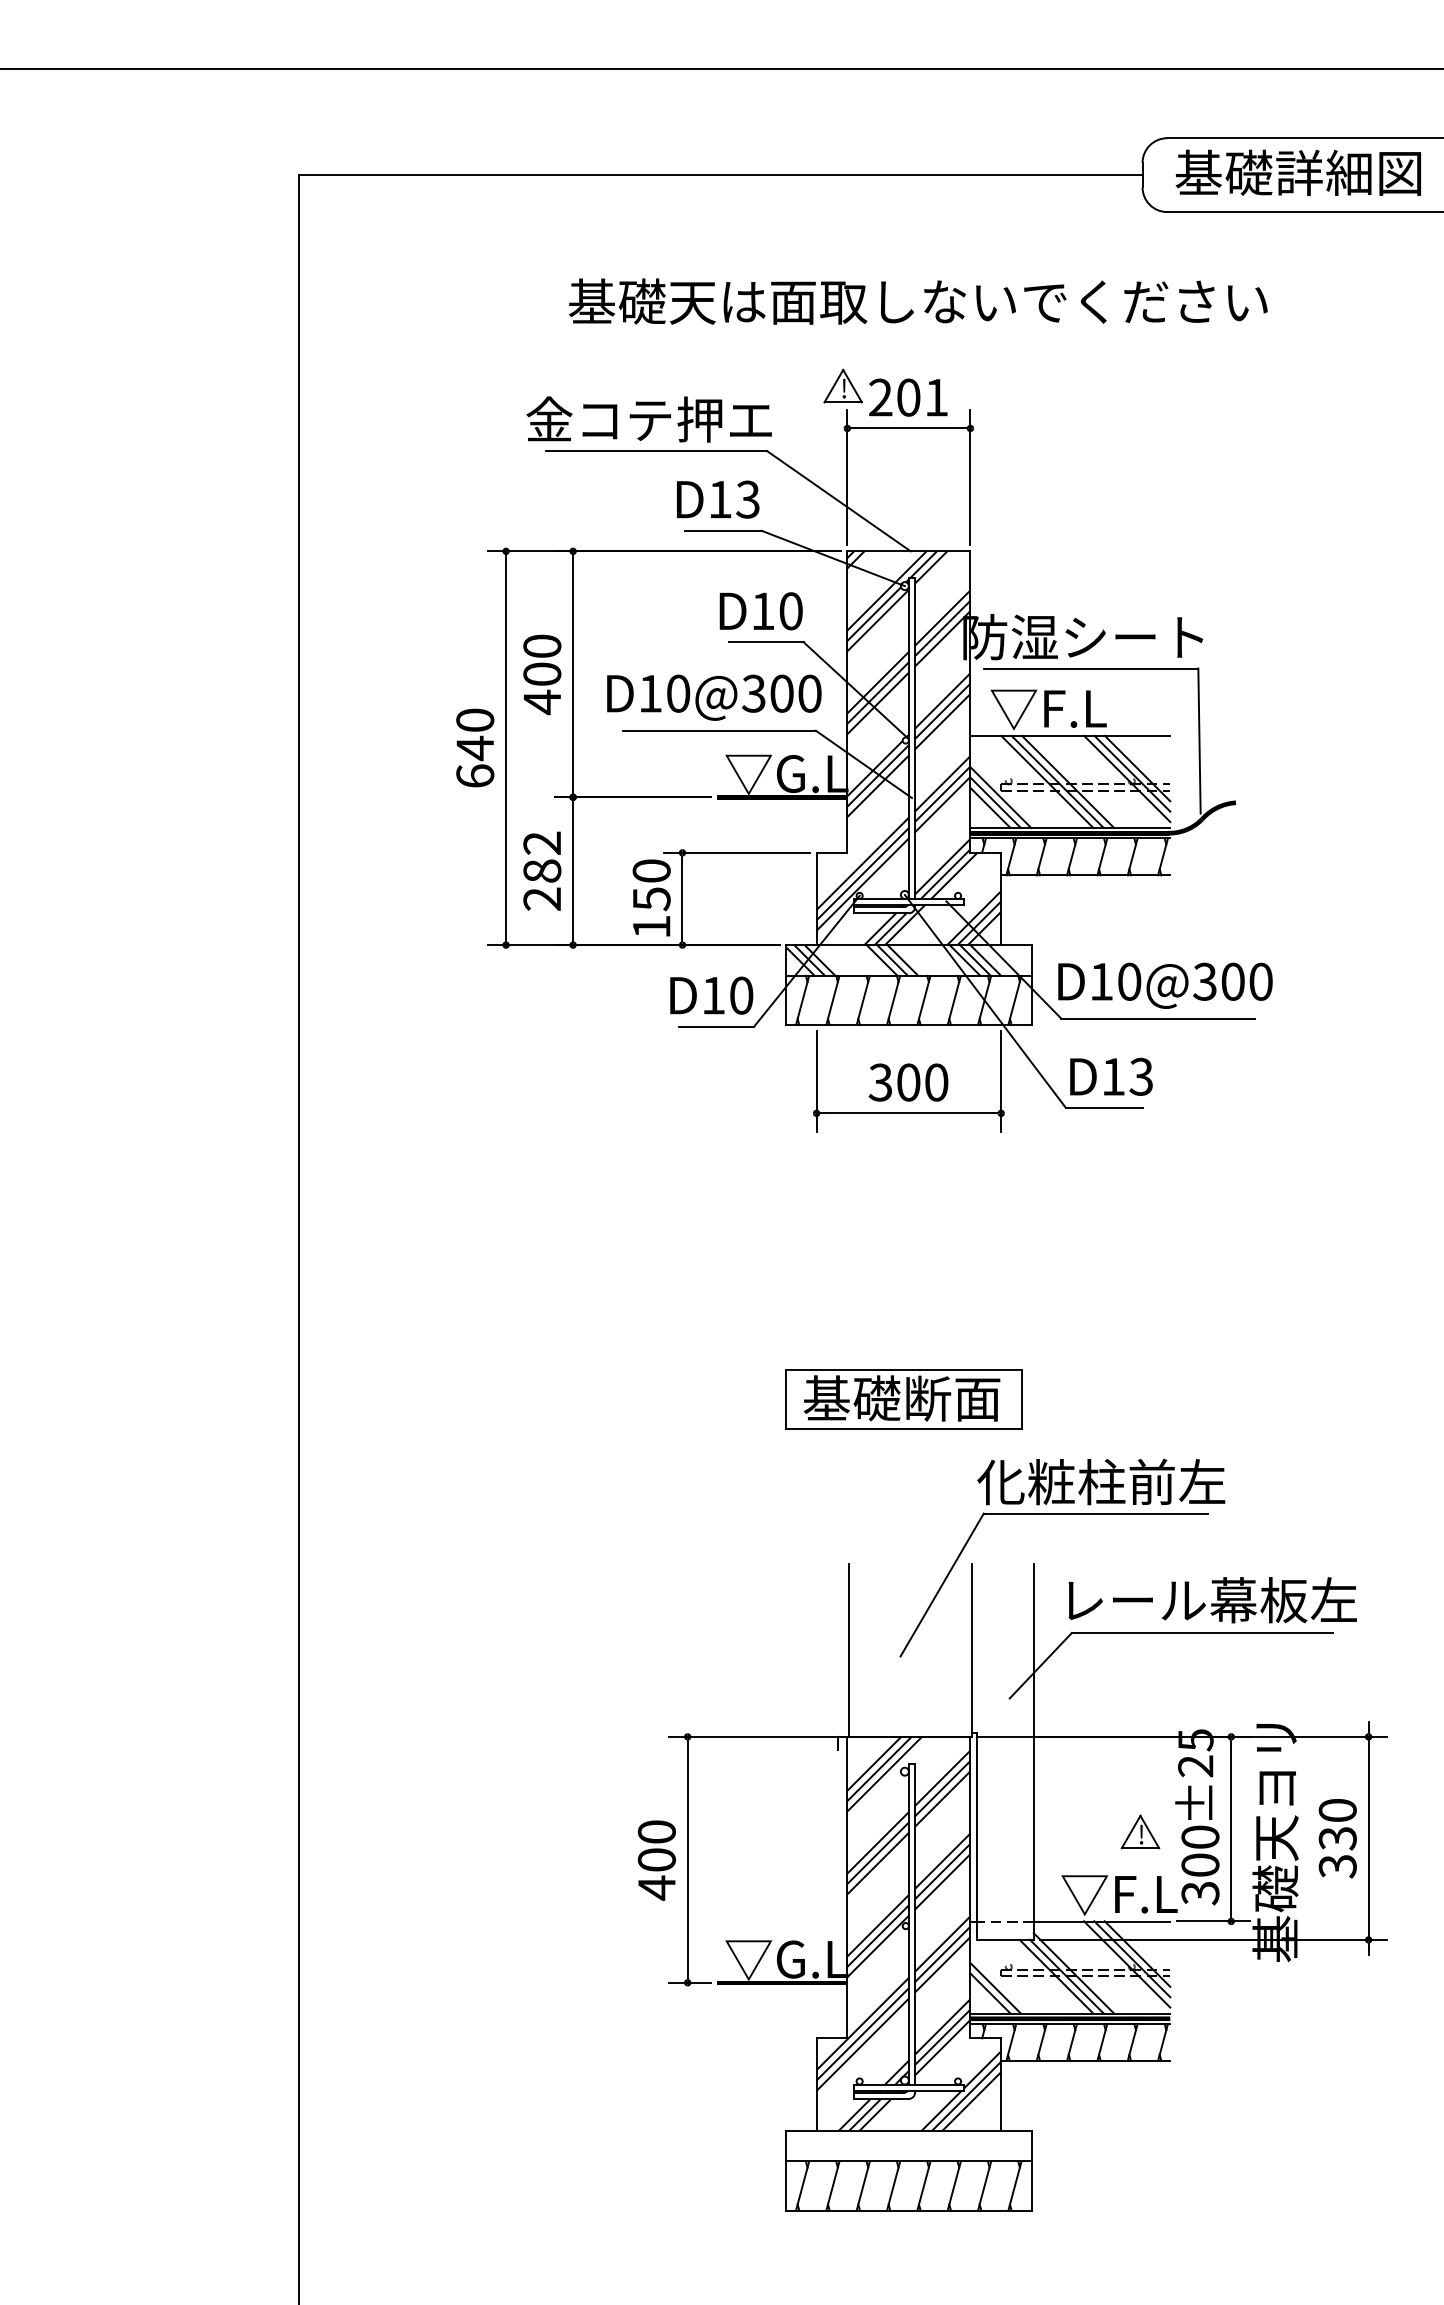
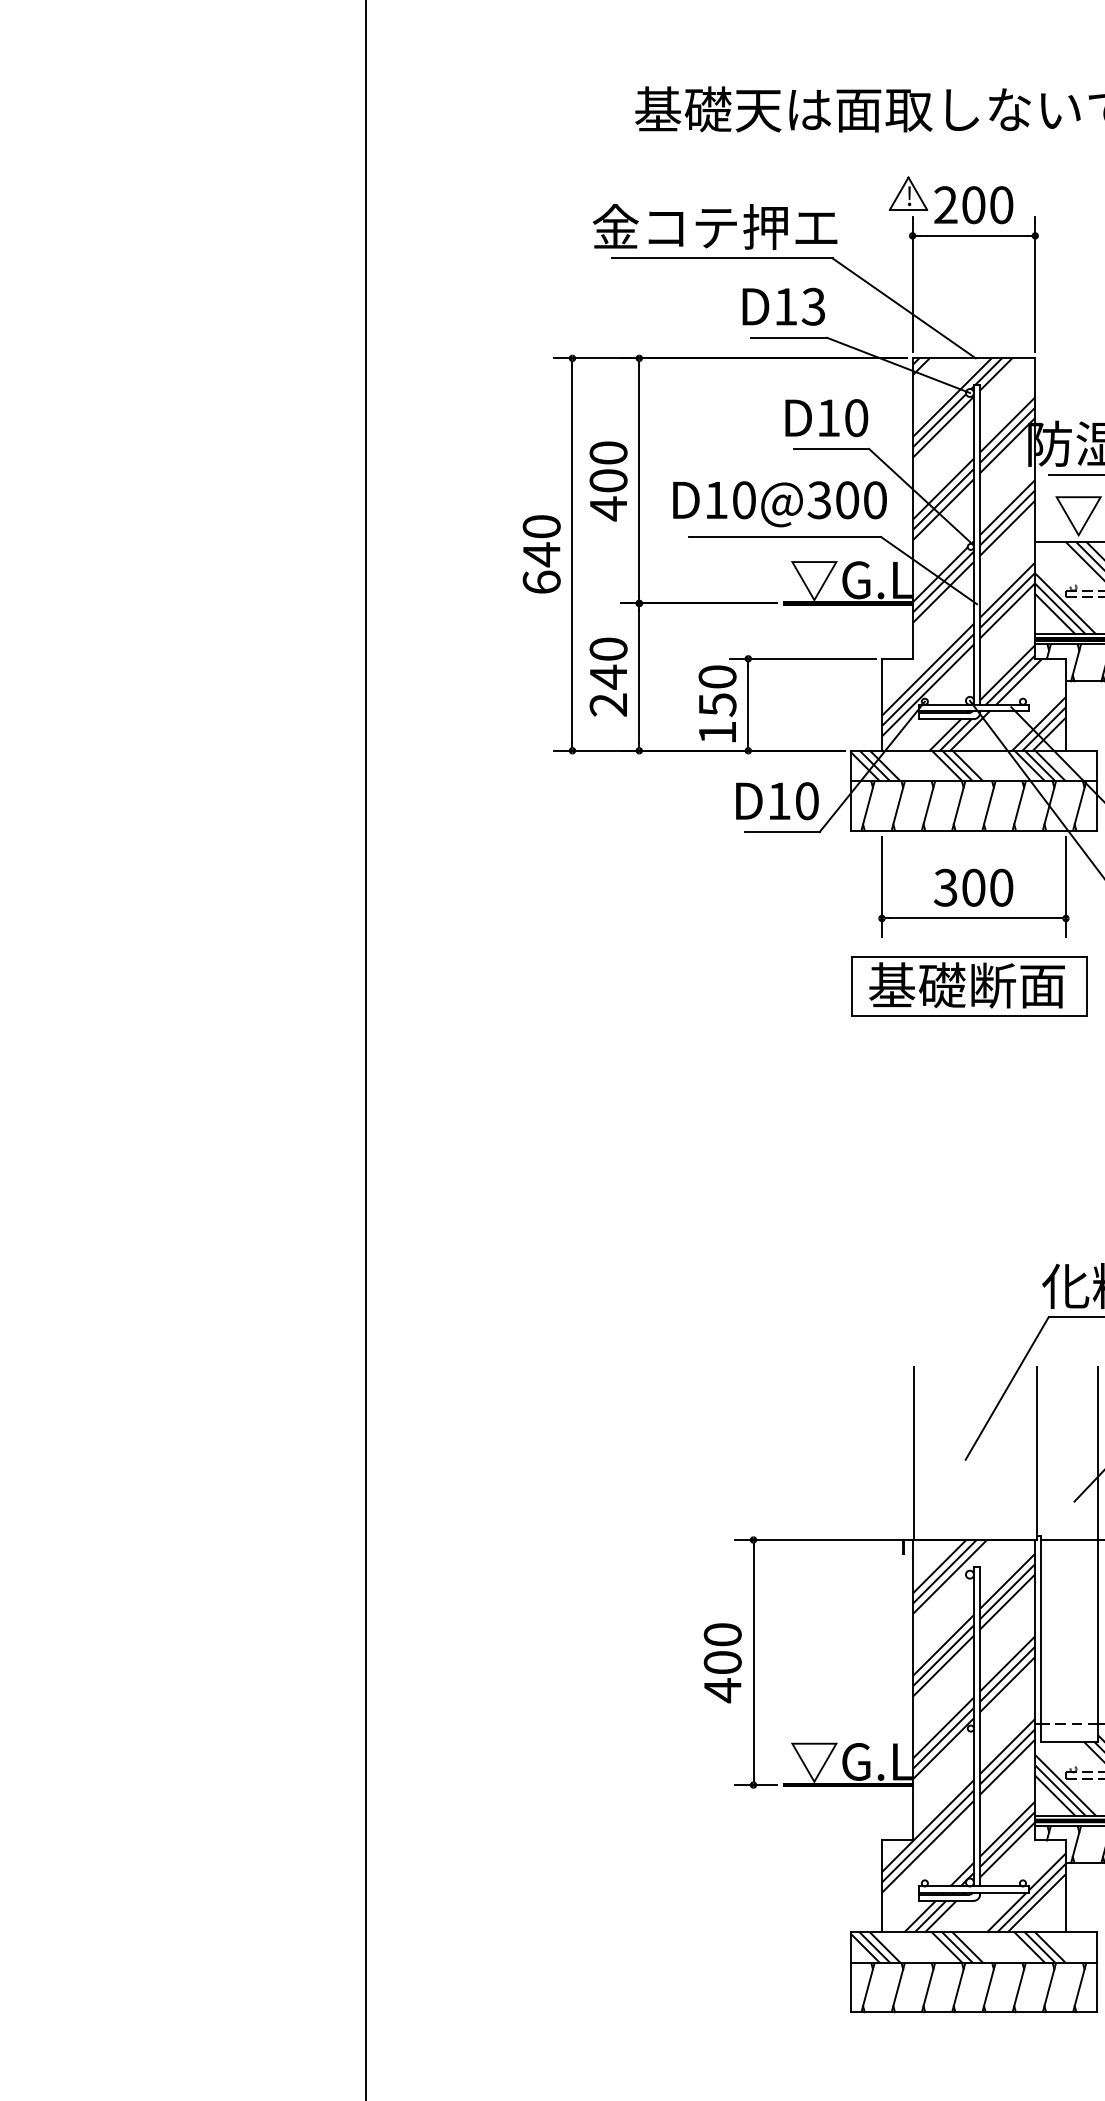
text: (936, 397) -> (1001, 204), 201 -> 200
text: (542, 857) -> (608, 663), 282 -> 240
part: (903, 1399) -> (968, 986), moved
line: (1000, 1982) -> (1065, 1784), added
hatch: (893, 2145) -> (958, 1947), added

